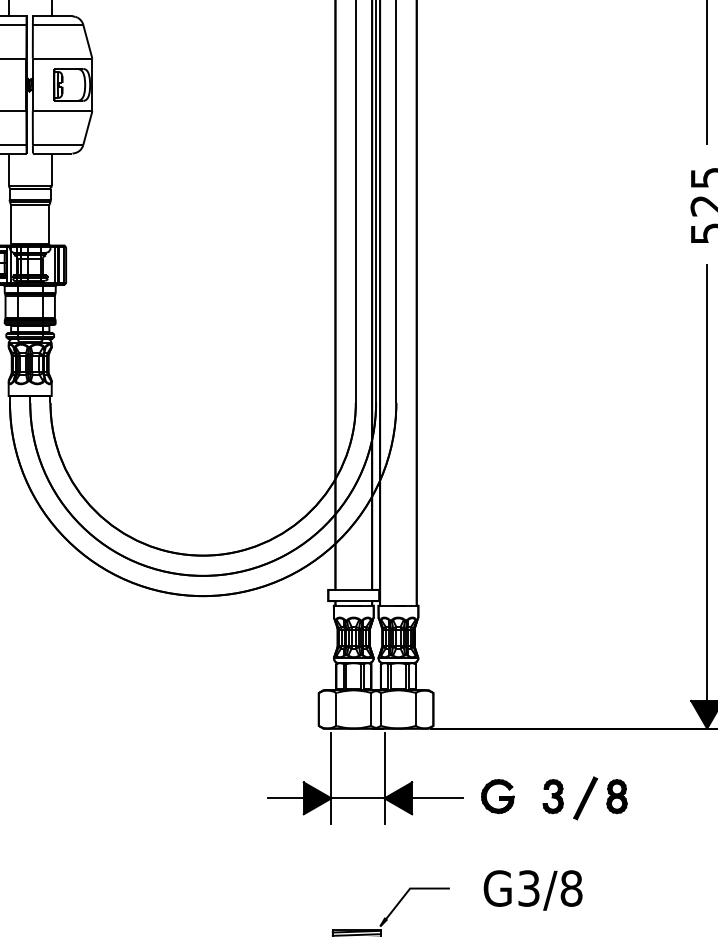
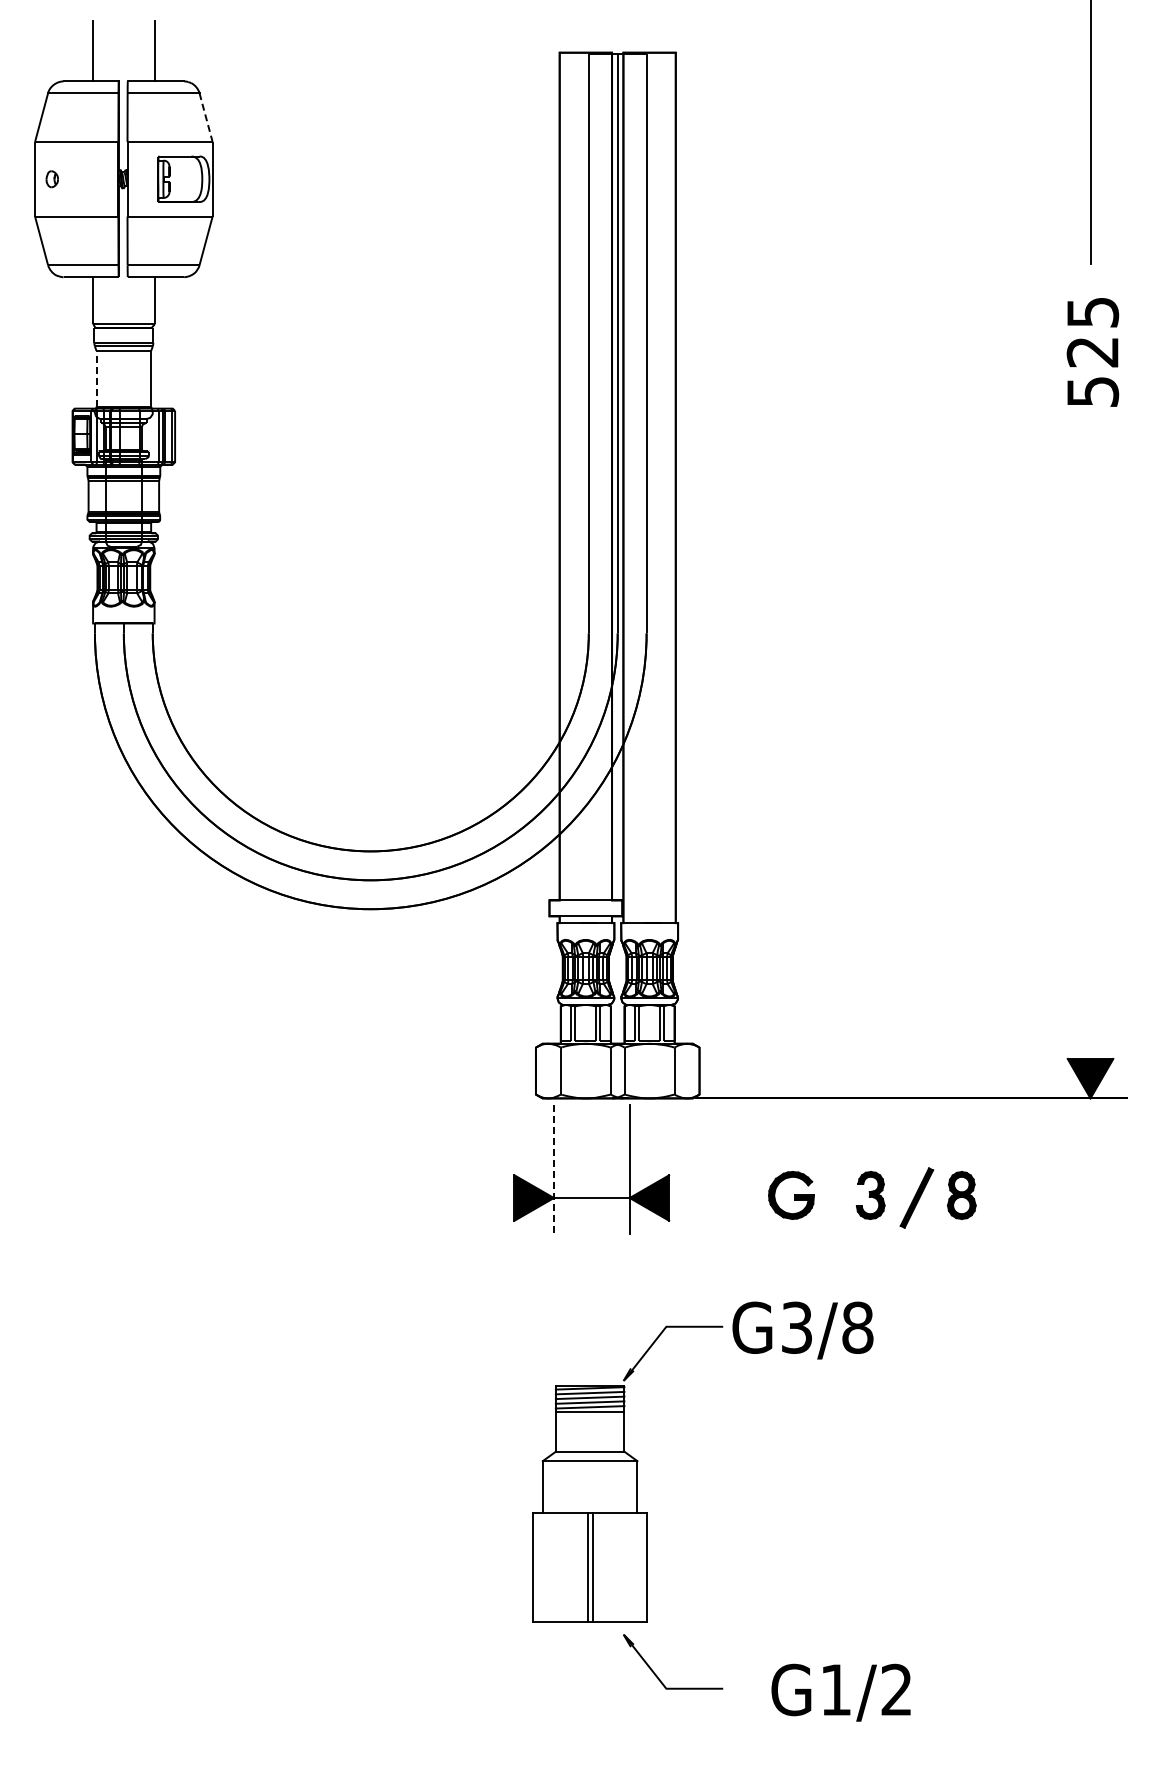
line: (88, 42) -> (206, 118), solid -> dashed
line: (11, 224) -> (96, 378), solid -> dashed
line: (707, 482) -> (1090, 746), removed
line: (331, 778) -> (553, 1169), solid -> dashed
line: (285, 798) -> (488, 1198), removed
line: (437, 798) -> (705, 1198), removed
text: (532, 890) -> (802, 1330), moved

